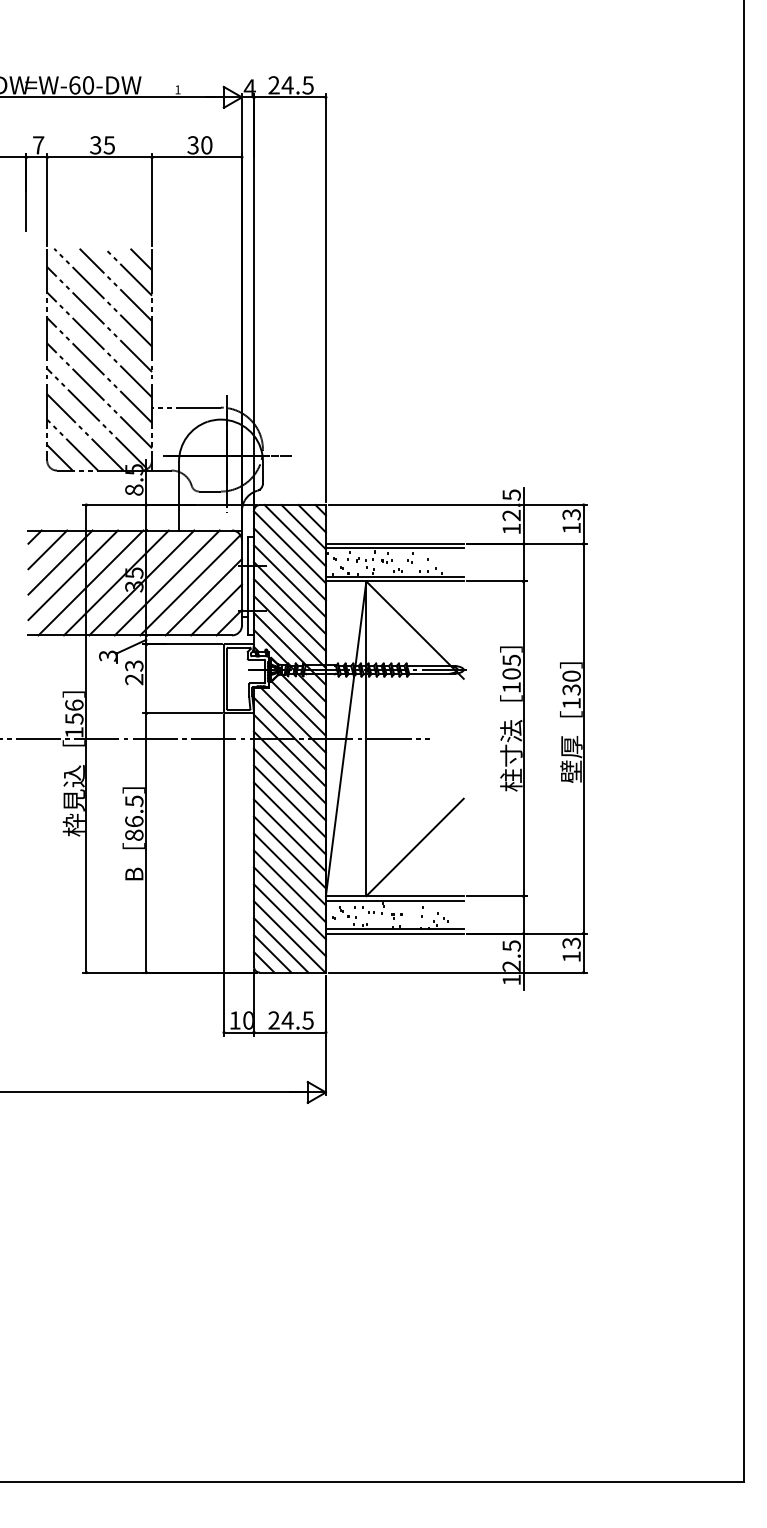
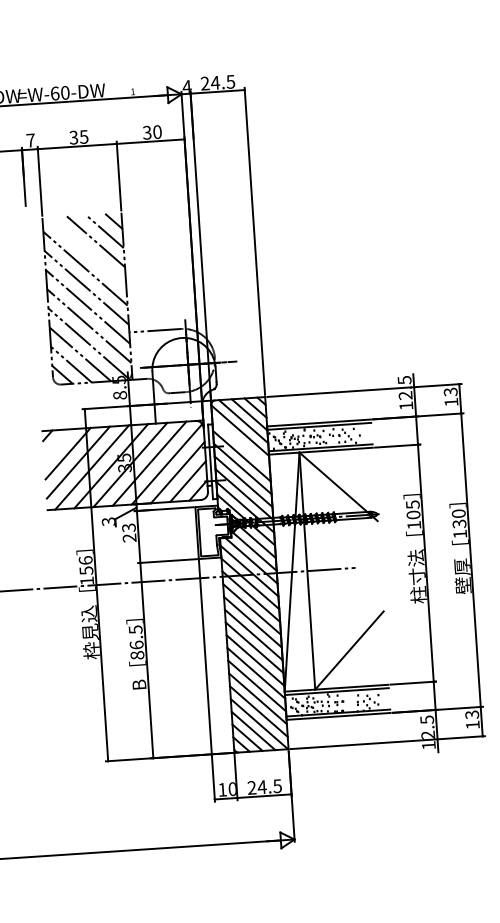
line: (103, 297) -> (87, 251), removed
line: (47, 549) -> (57, 444), removed
line: (289, 564) -> (240, 443), removed

